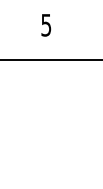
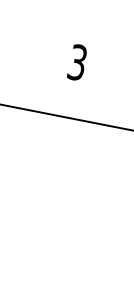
text: (46, 24) -> (78, 61), 5 -> 3

